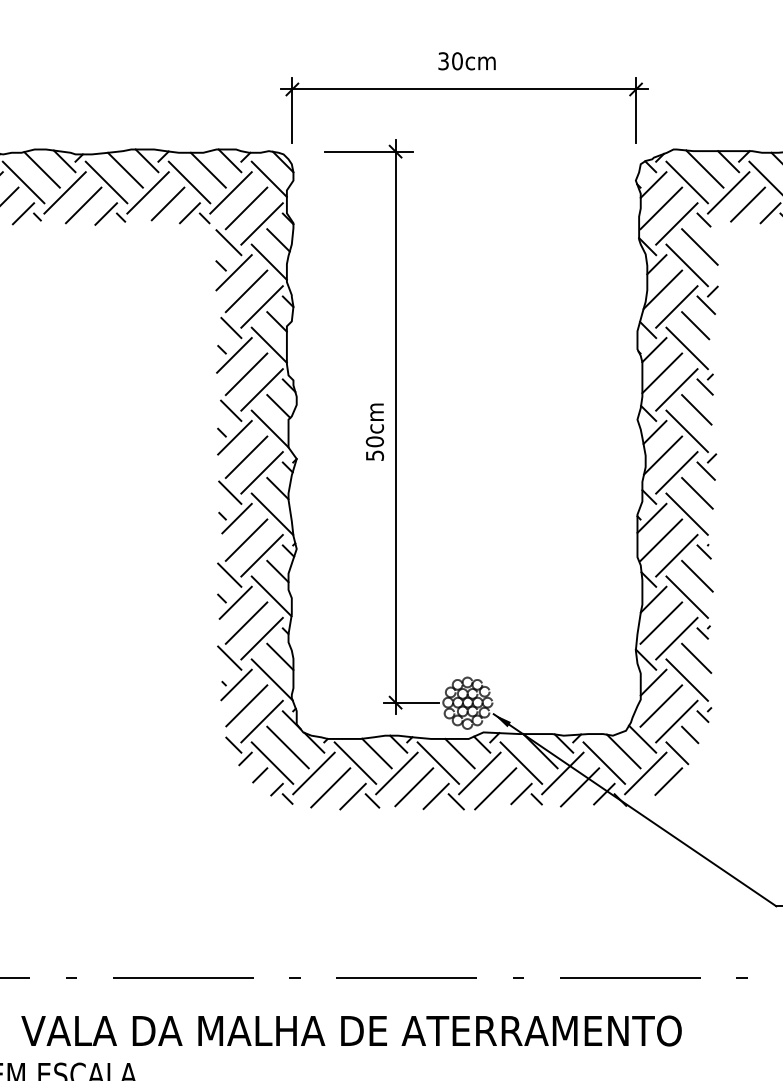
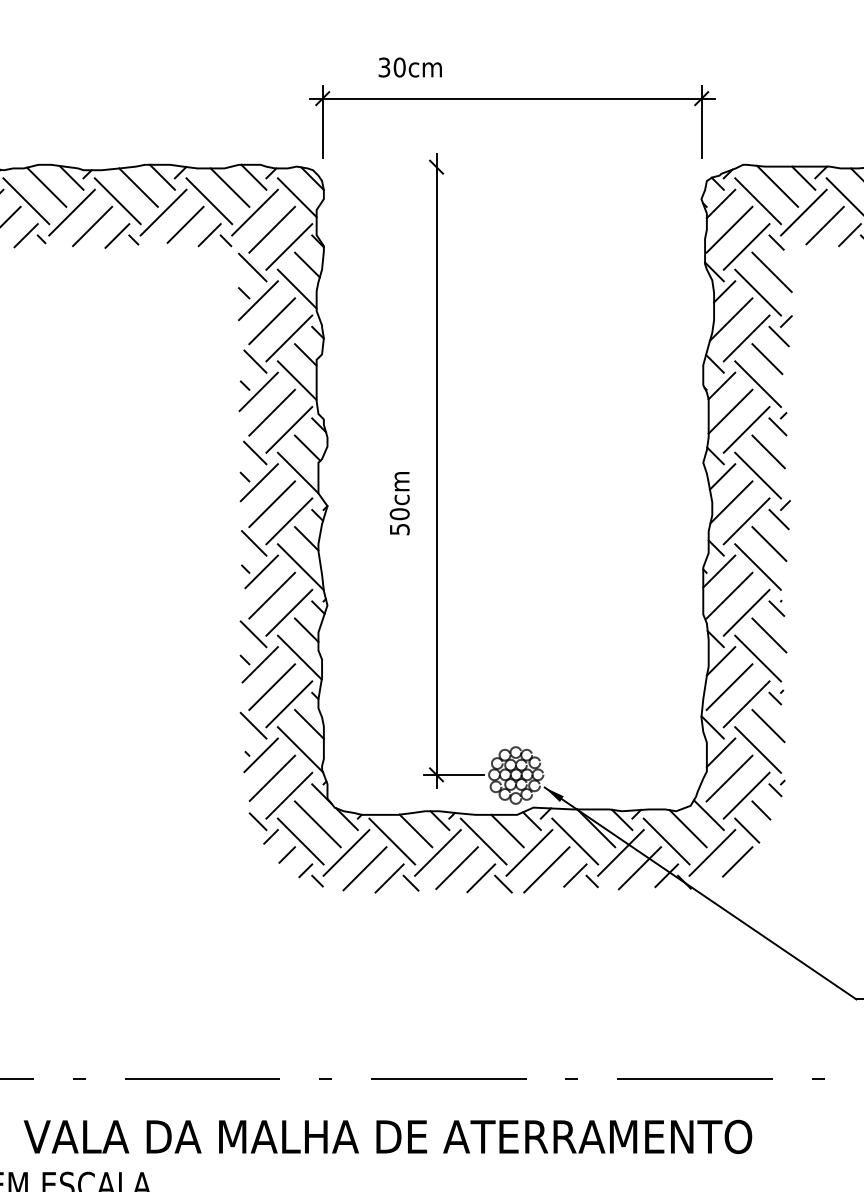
text: (466, 61) -> (409, 67), moved
line: (368, 151) -> (406, 167), removed
text: (374, 432) -> (399, 503), moved

